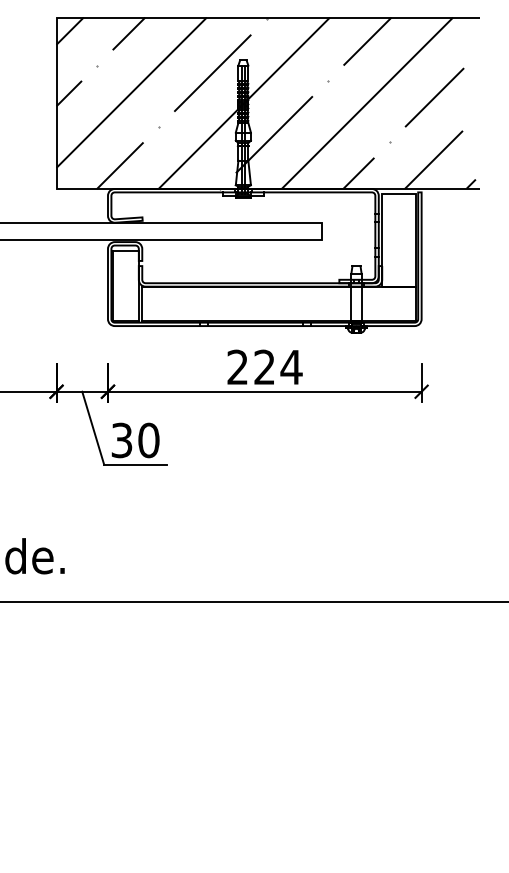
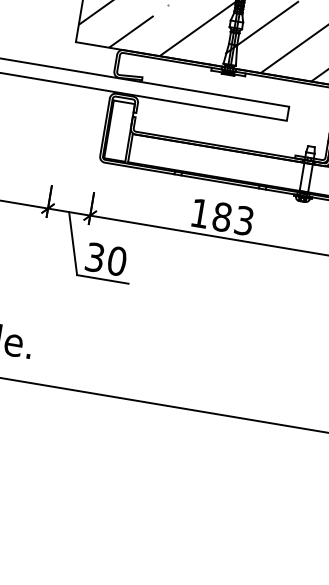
text: (264, 367) -> (222, 217), 224 -> 183

